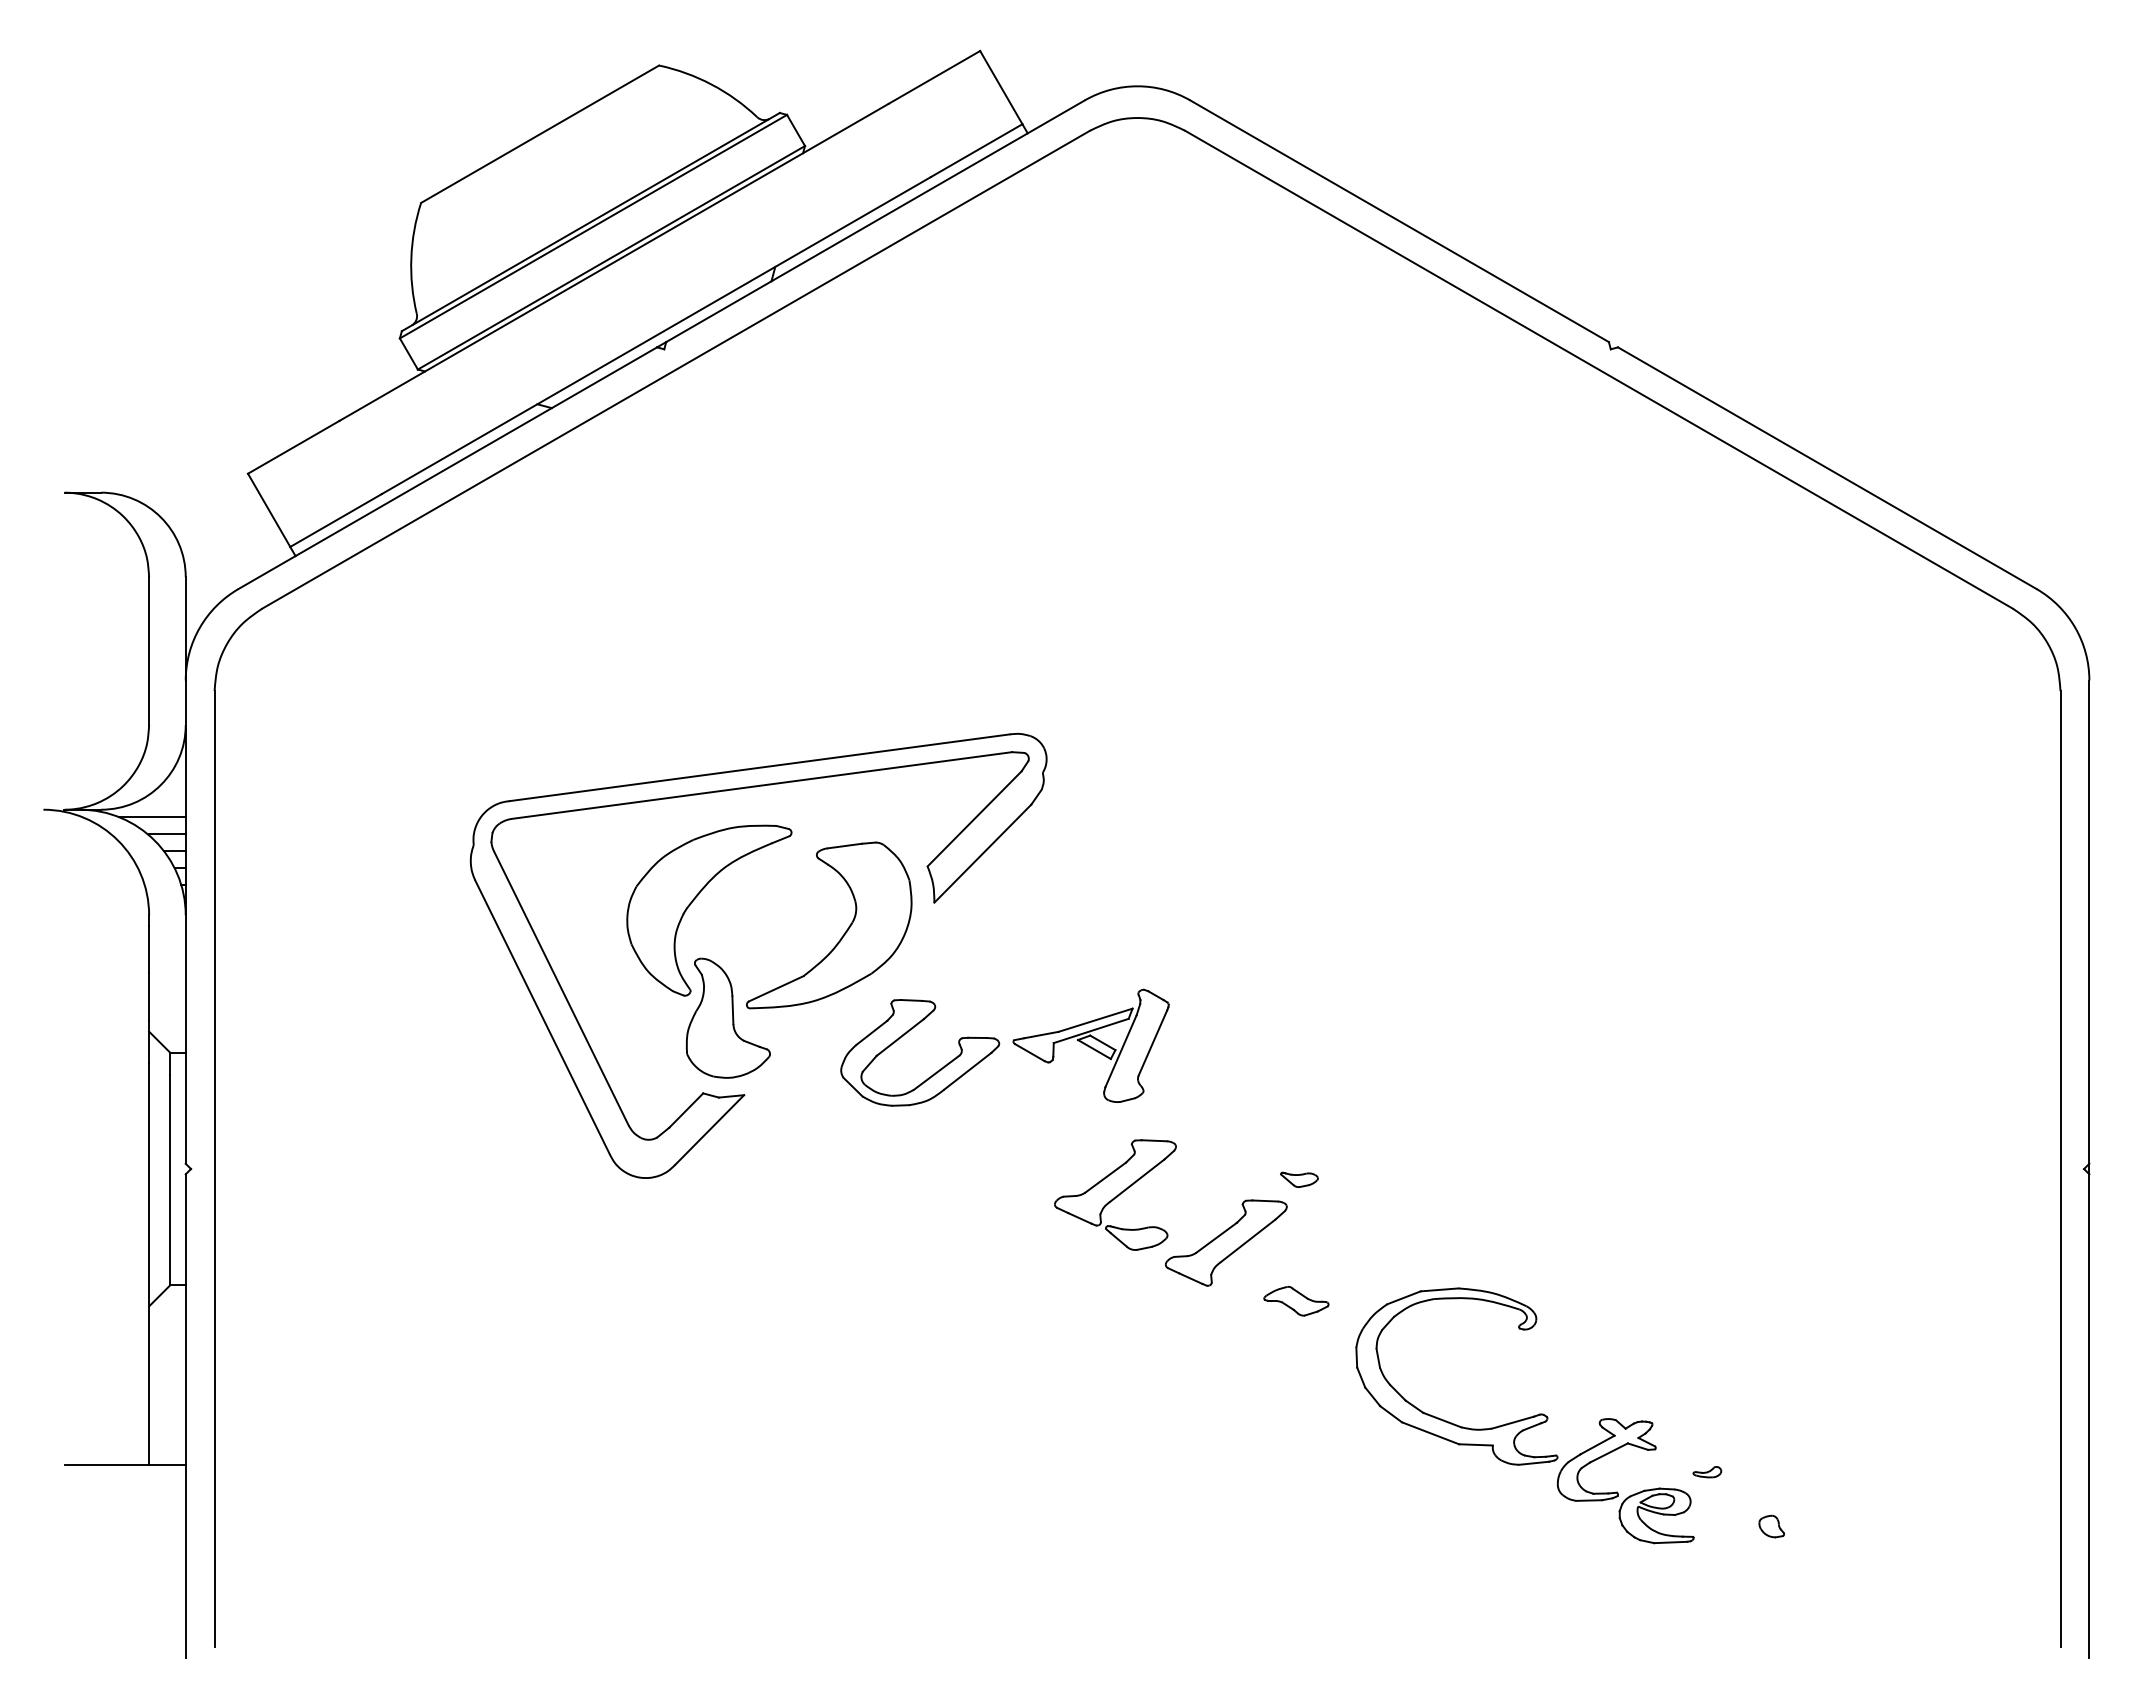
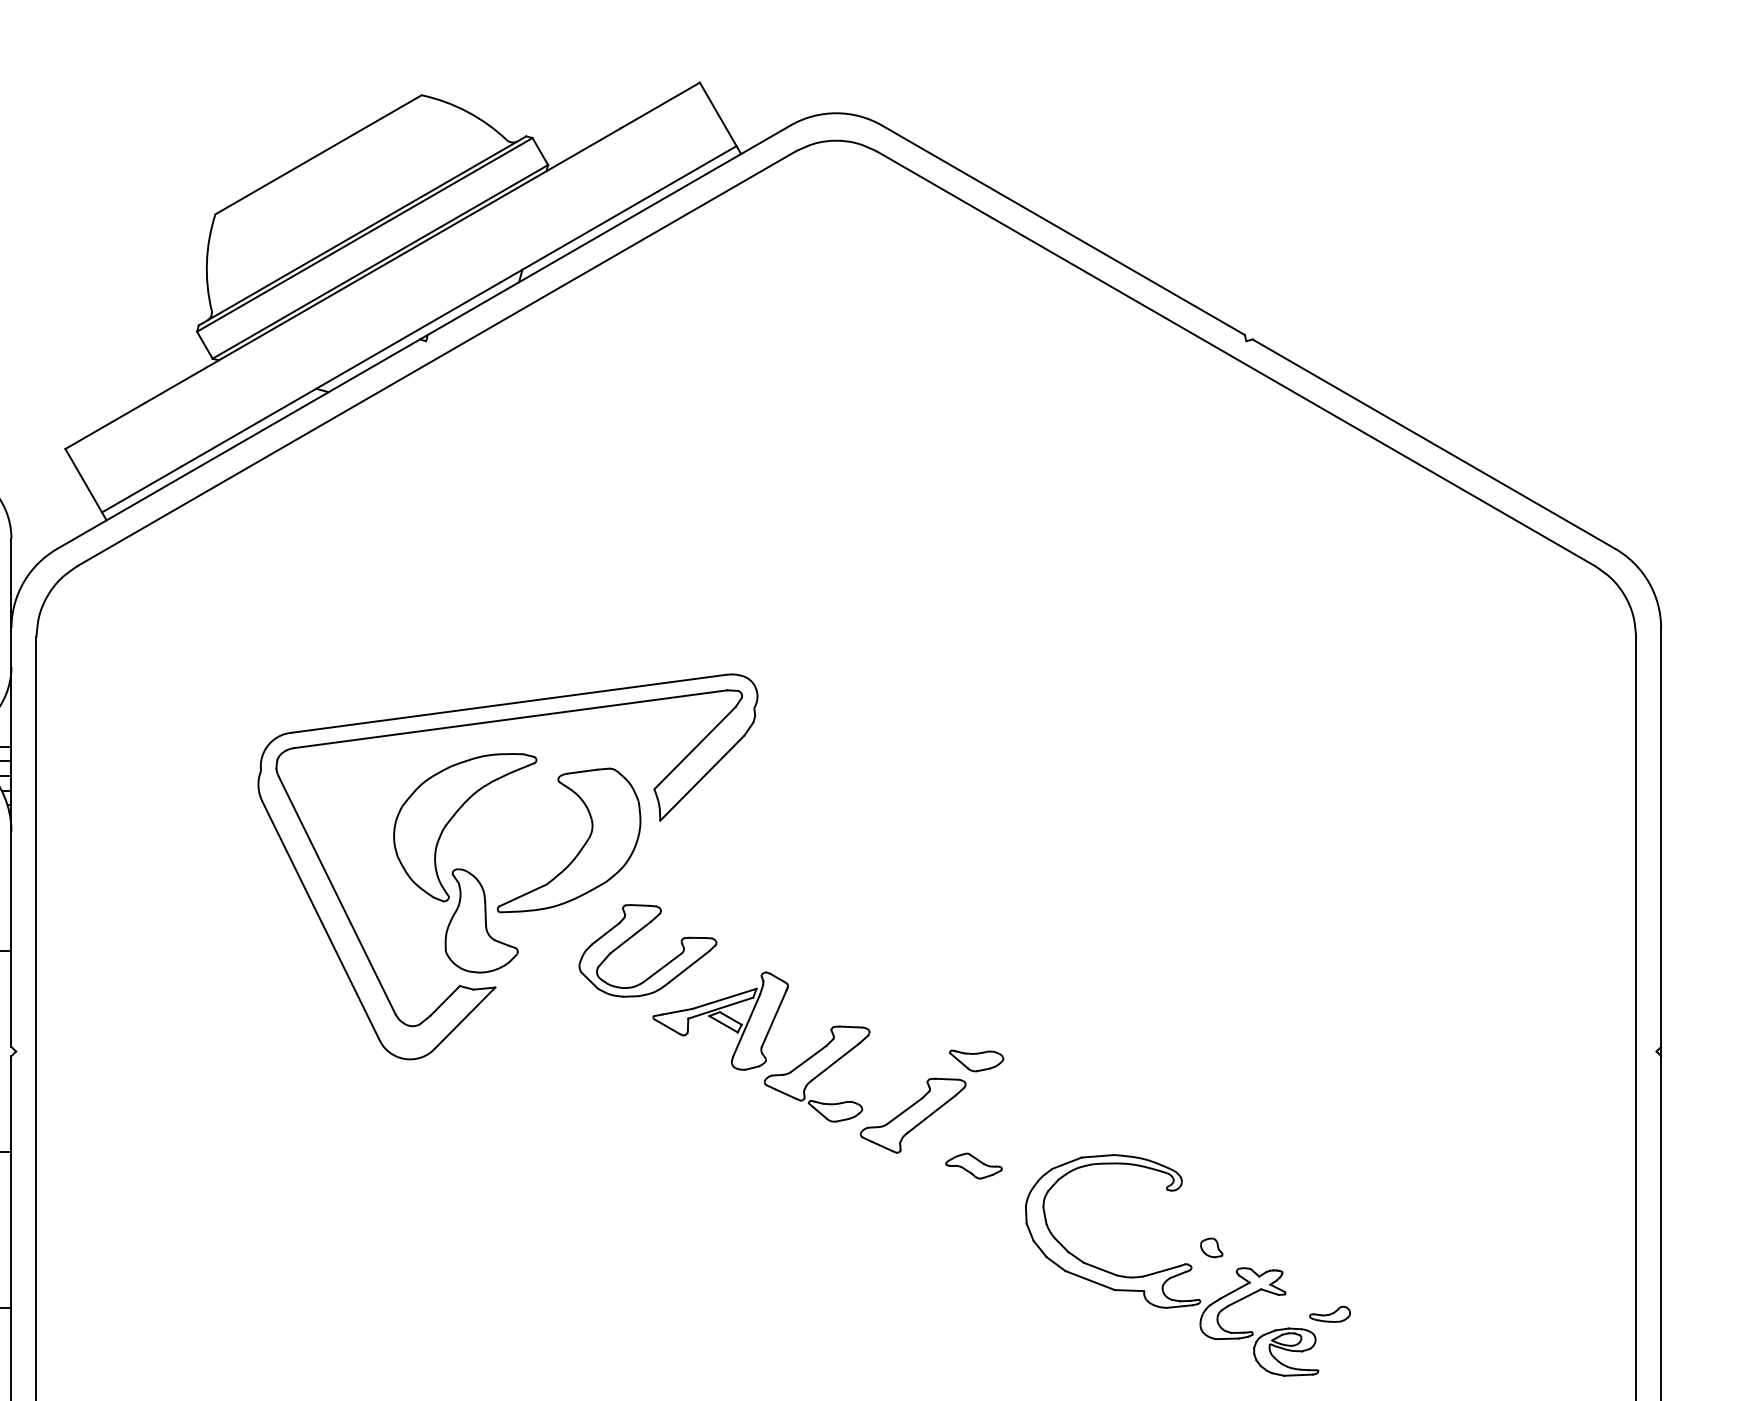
part: (1090, 1045) -> (720, 1020), moved
part: (1299, 1179) -> (976, 1060), size x1.67
part: (1707, 1471) -> (1330, 1313), size x1.67
part: (1771, 1526) -> (1211, 1247), moved

